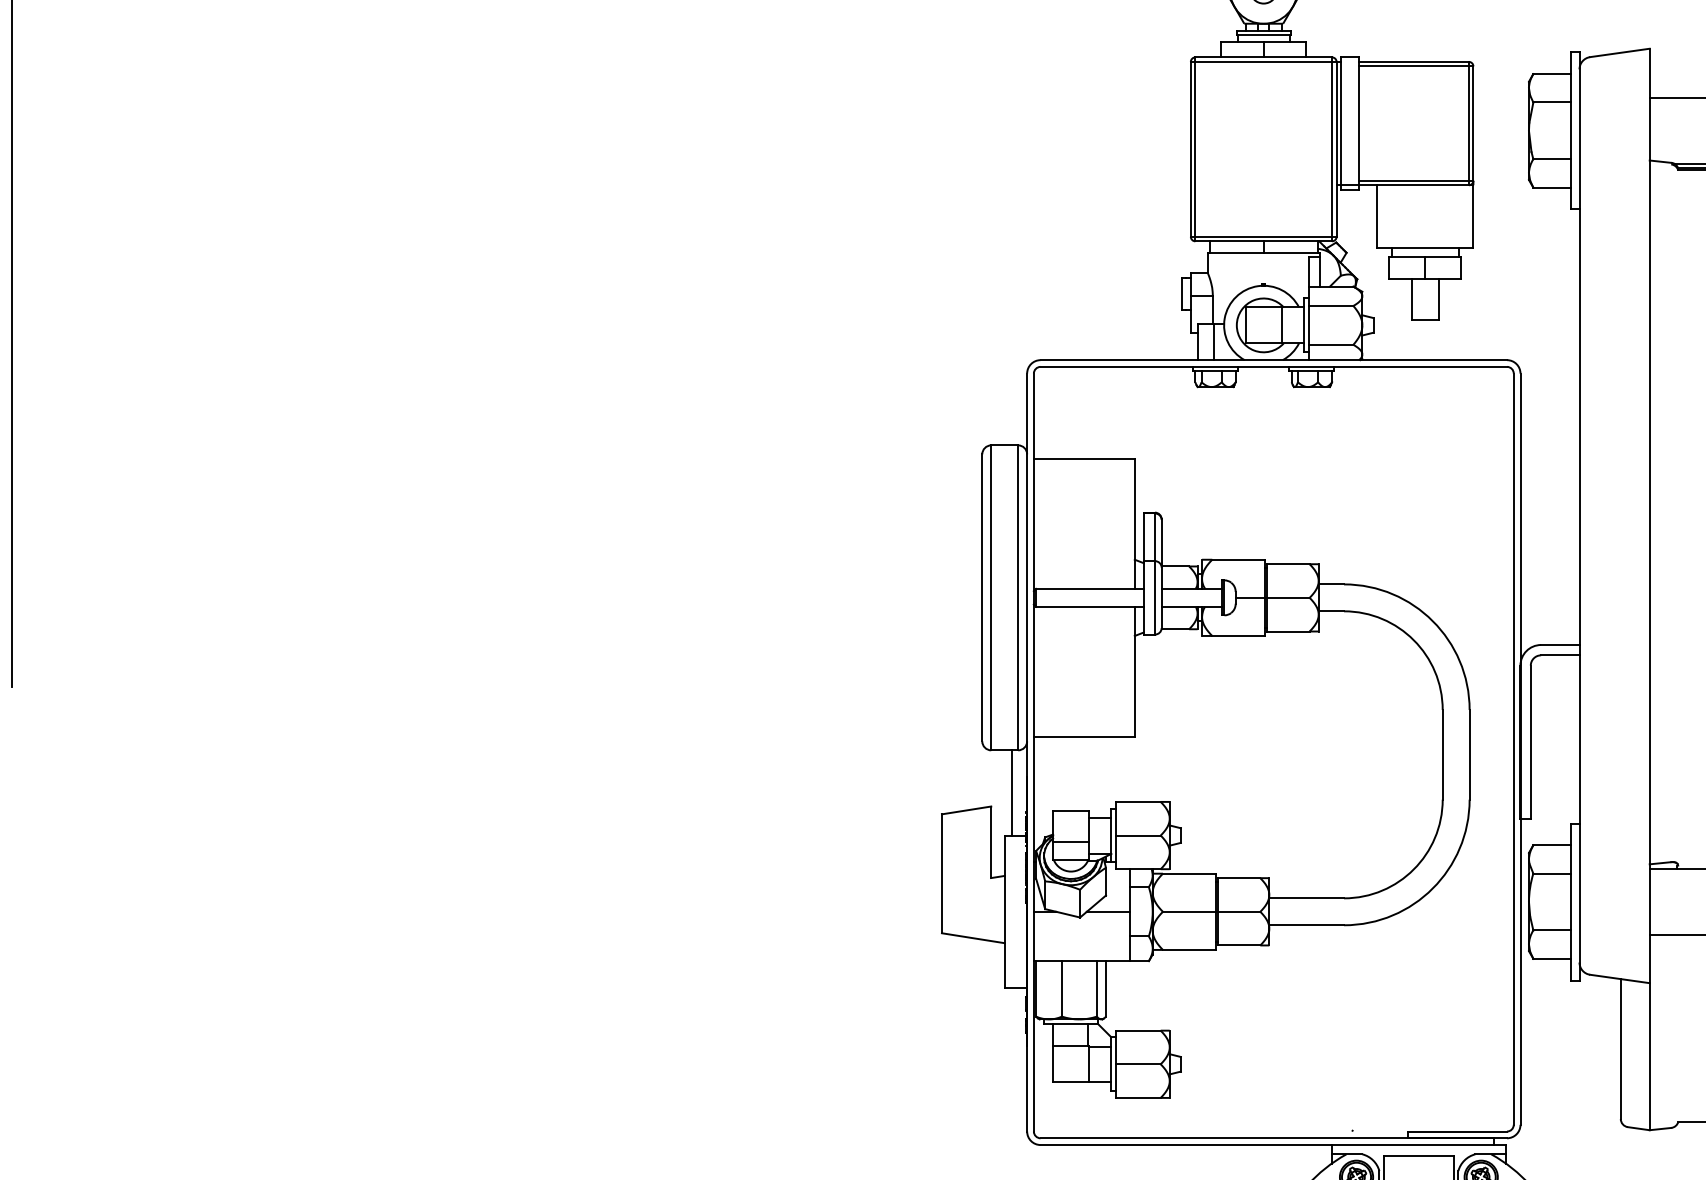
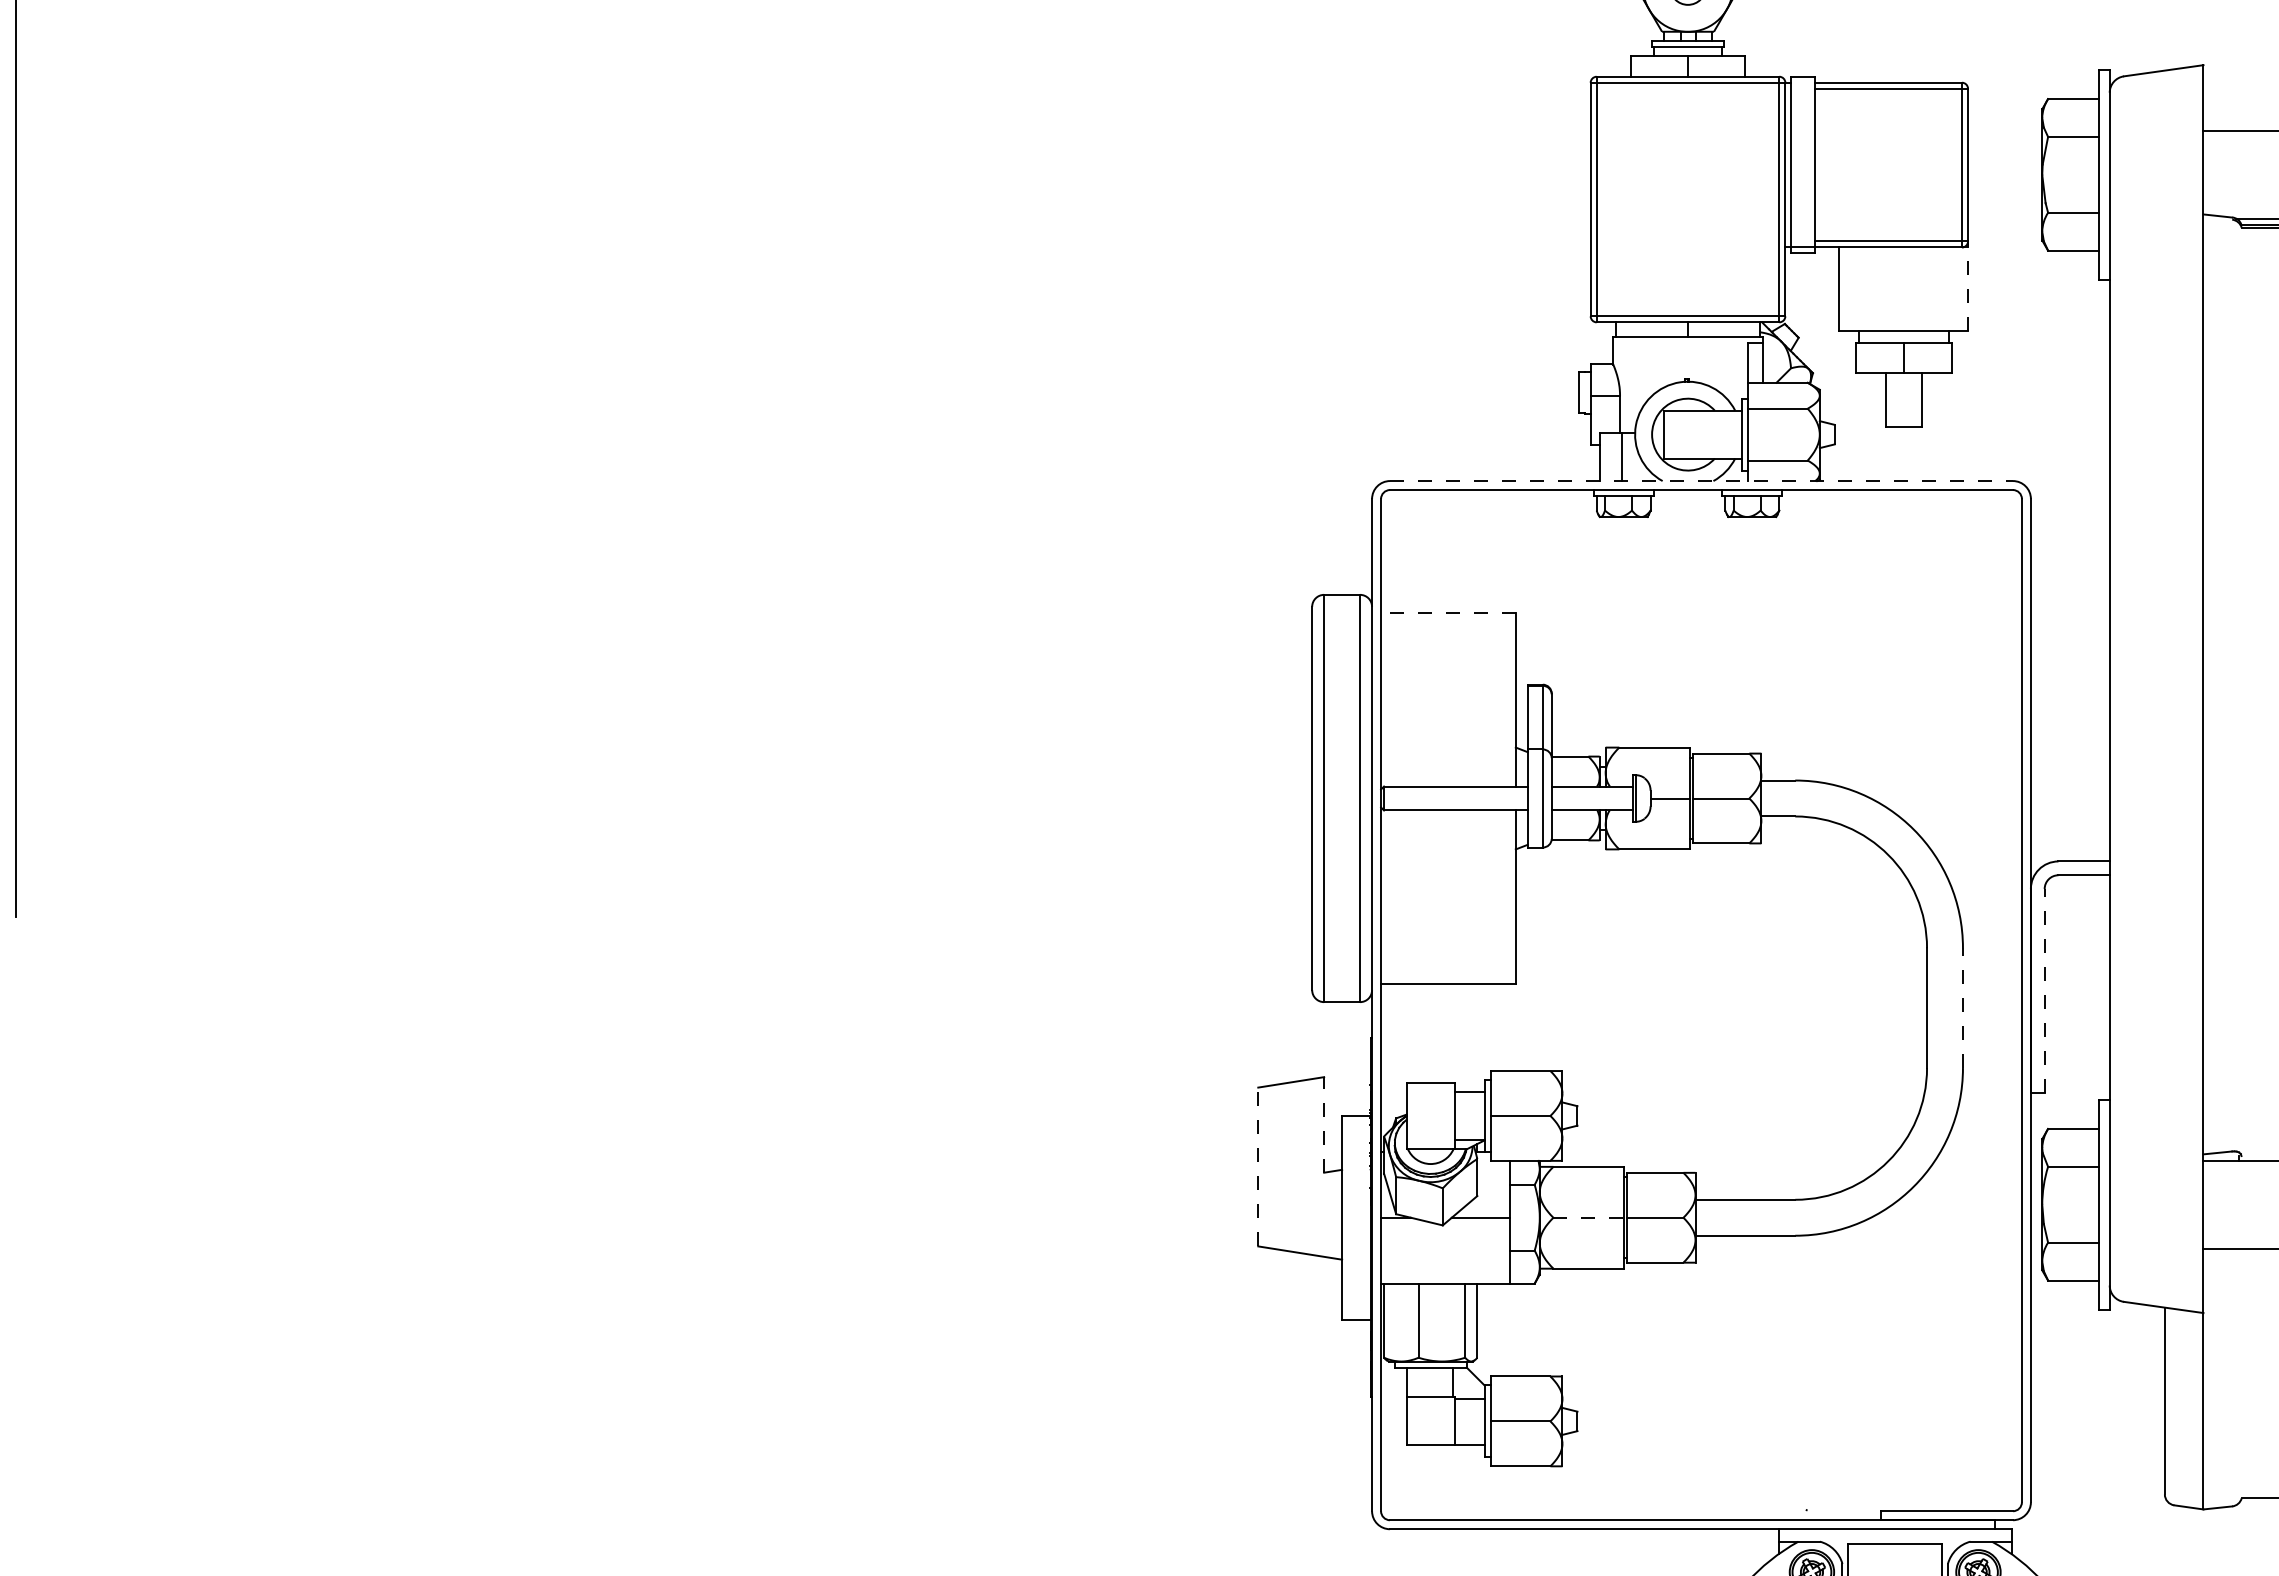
line: (1473, 216) -> (1968, 289), solid -> dashed
line: (1281, 325) -> (1711, 434), removed
line: (1274, 360) -> (1702, 481), solid -> dashed
line: (1083, 458) -> (1447, 612), solid -> dashed
line: (1530, 741) -> (2044, 990), solid -> dashed
line: (1469, 755) -> (1962, 1008), solid -> dashed
line: (1012, 792) -> (1352, 1058), removed
line: (991, 841) -> (1324, 1124), solid -> dashed
line: (1070, 841) -> (1430, 1124), removed
line: (942, 873) -> (1258, 1166), solid -> dashed
line: (1189, 911) -> (1589, 1217), solid -> dashed

